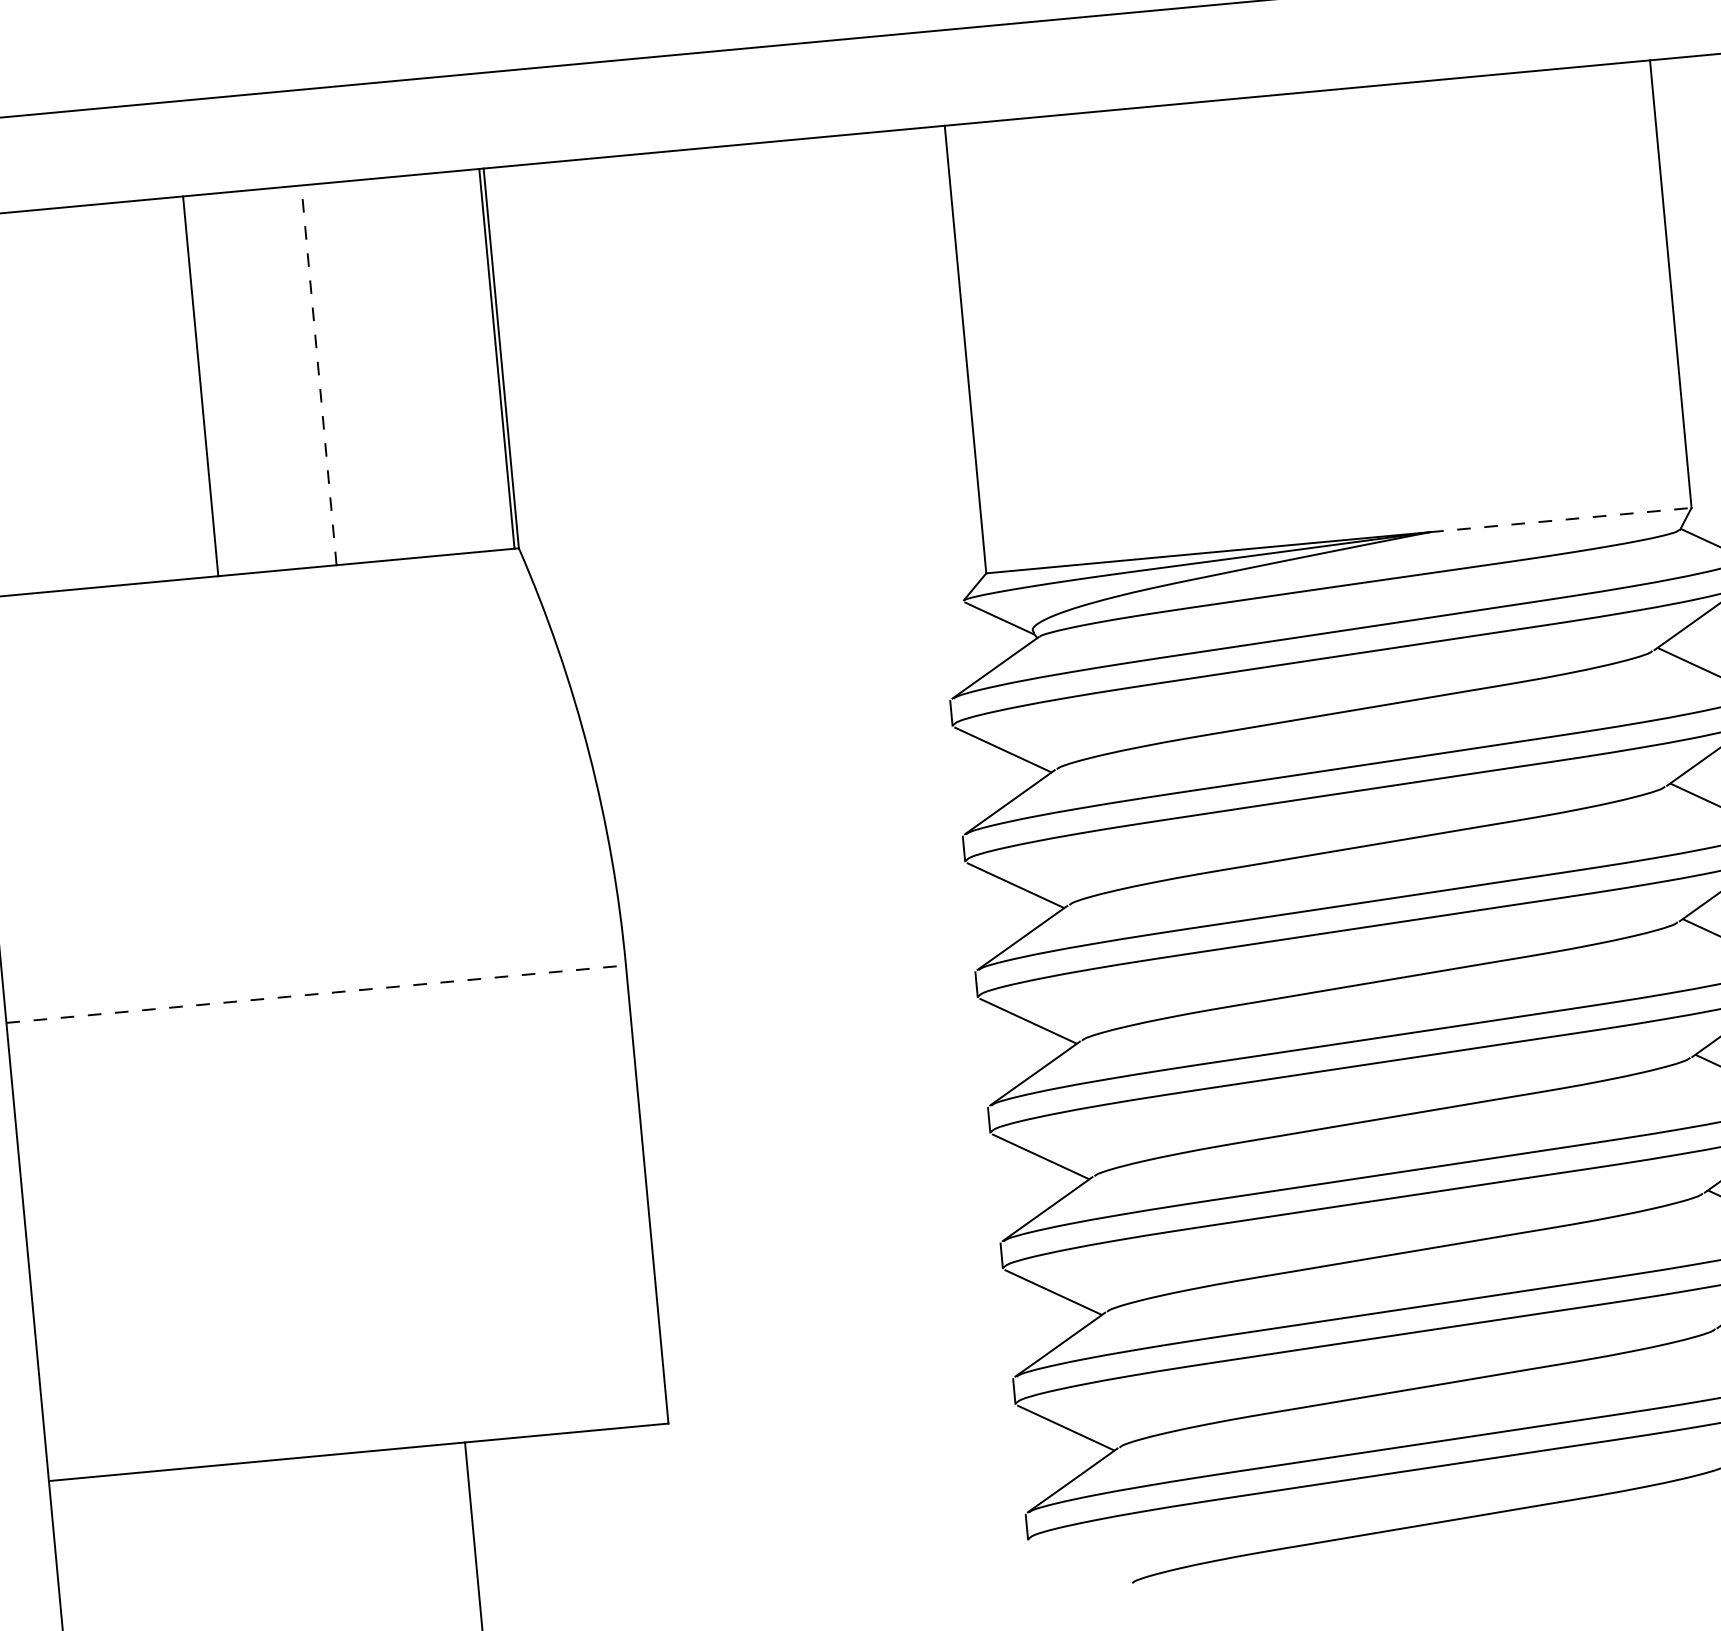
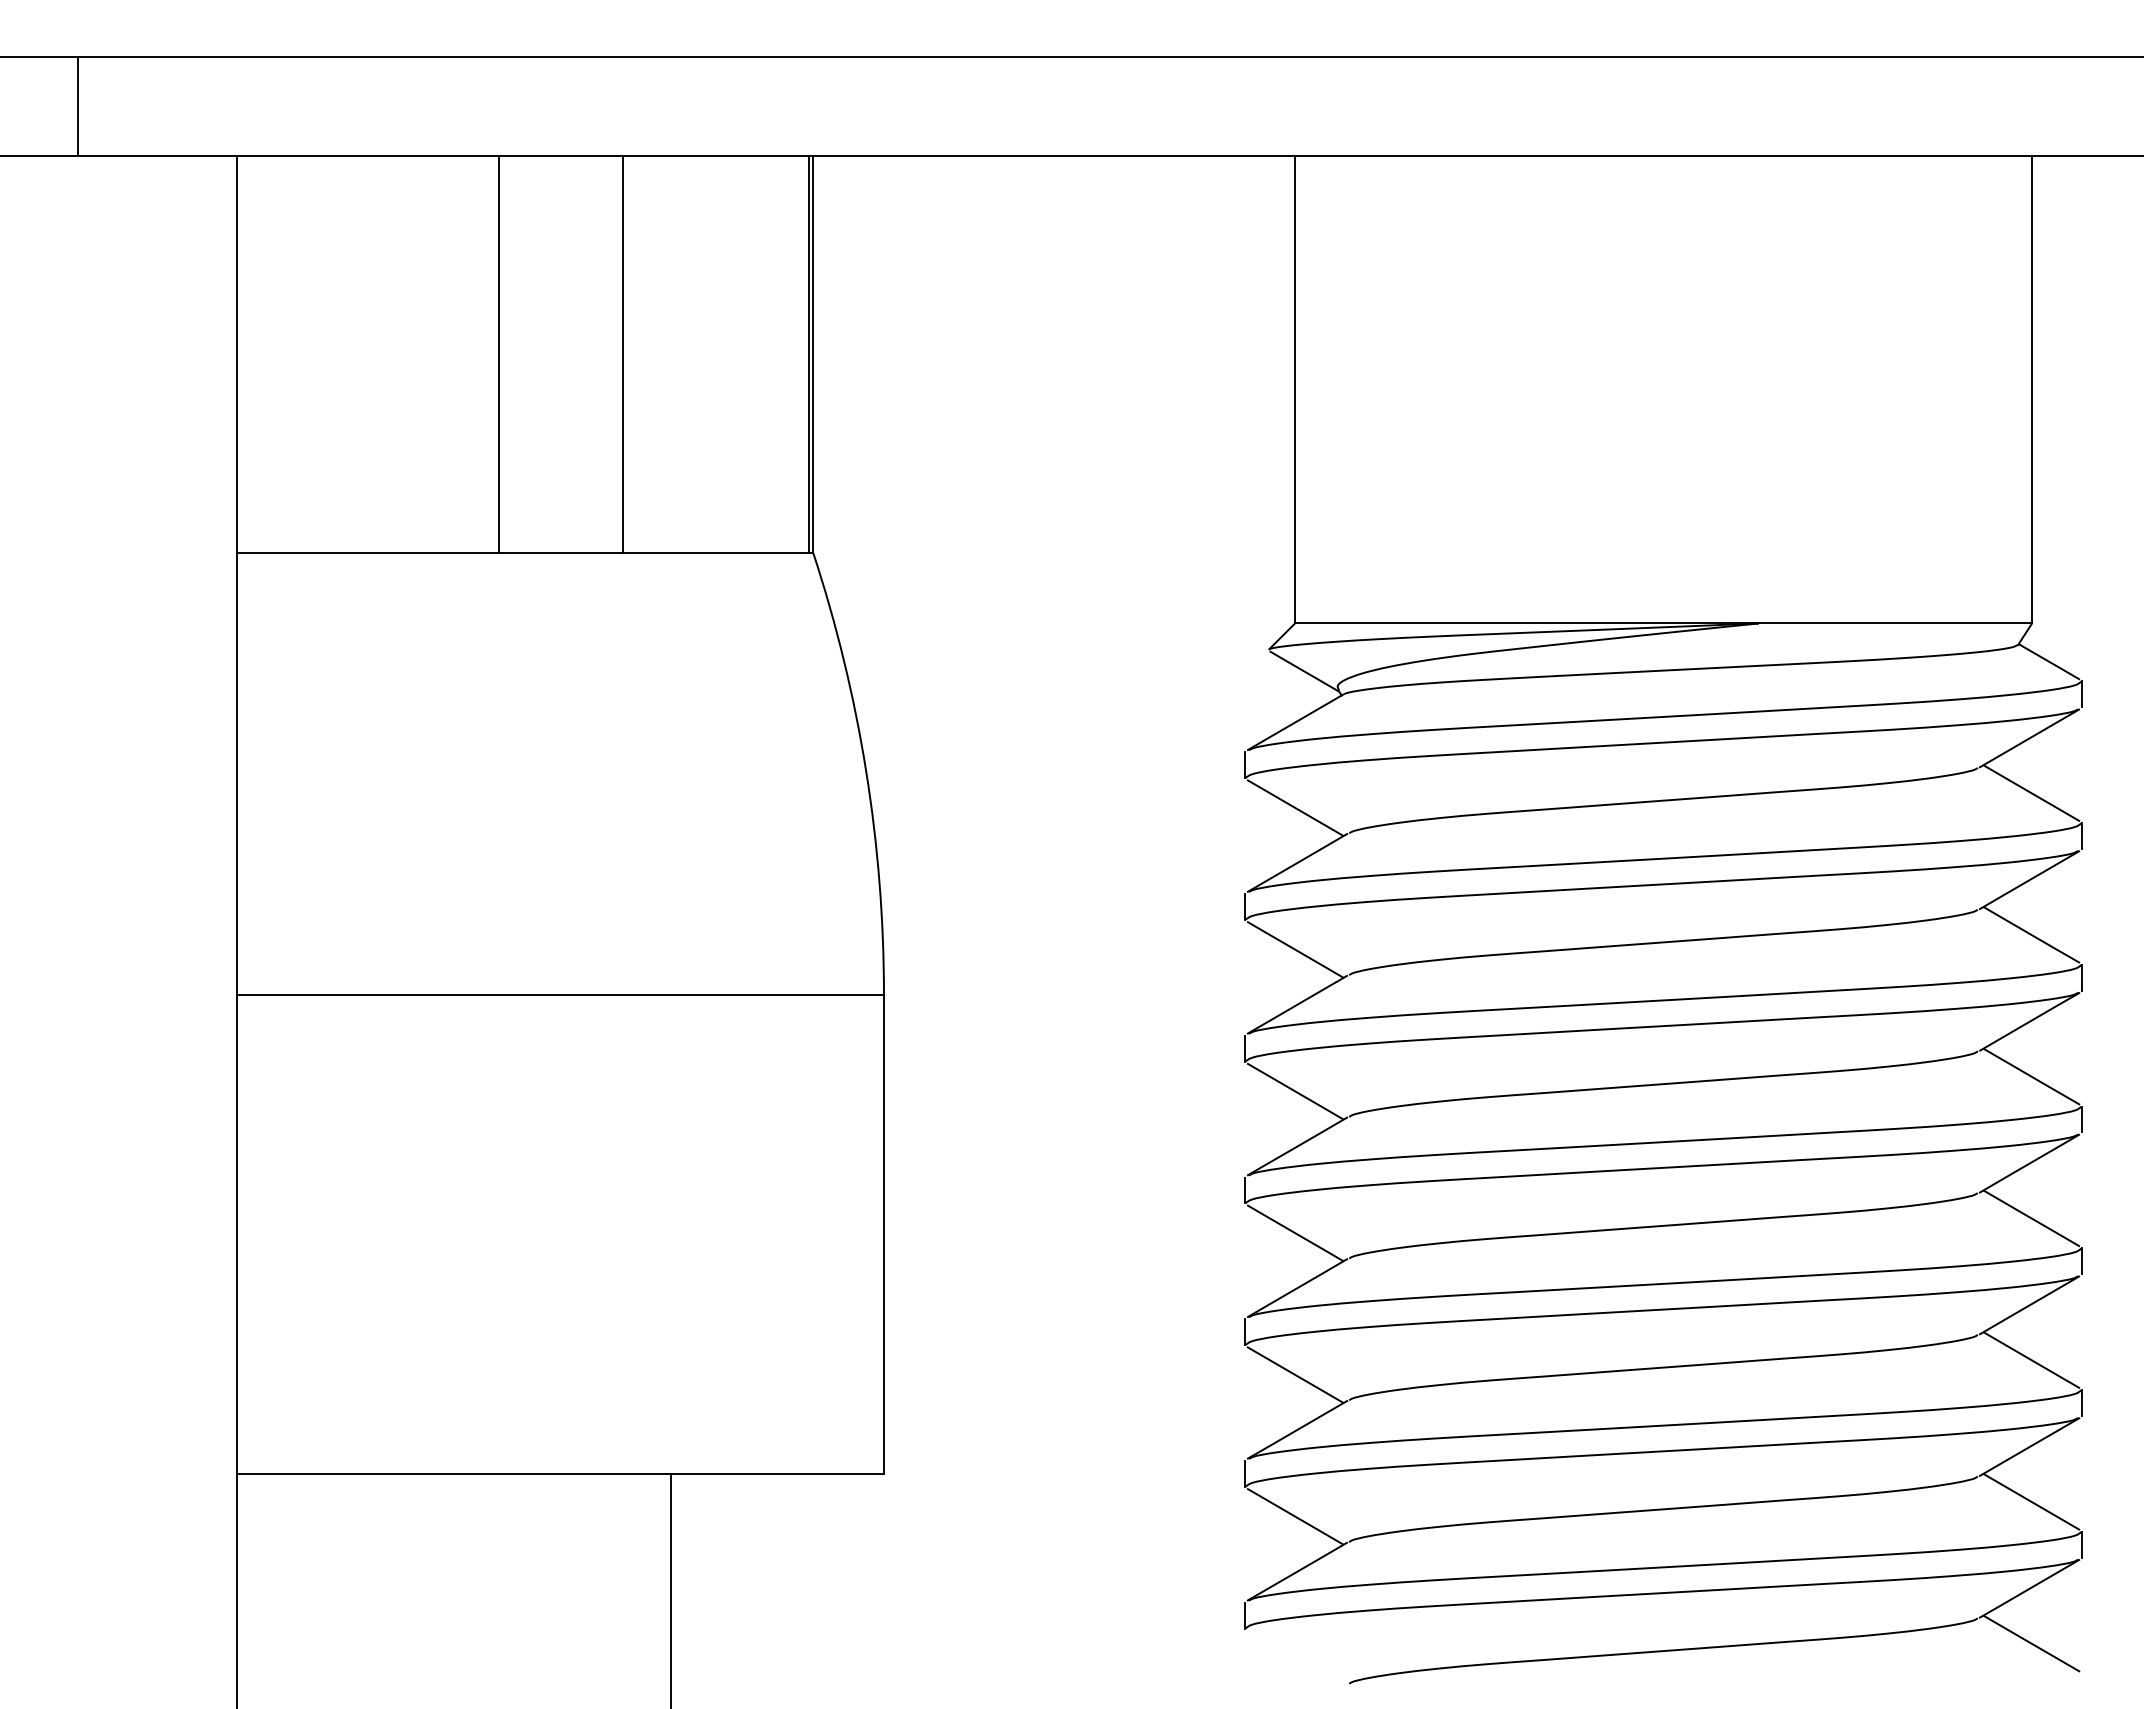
line: (318, 374) -> (622, 353), dashed -> solid
line: (1560, 520) -> (1895, 623), dashed -> solid
line: (316, 994) -> (560, 995), dashed -> solid

